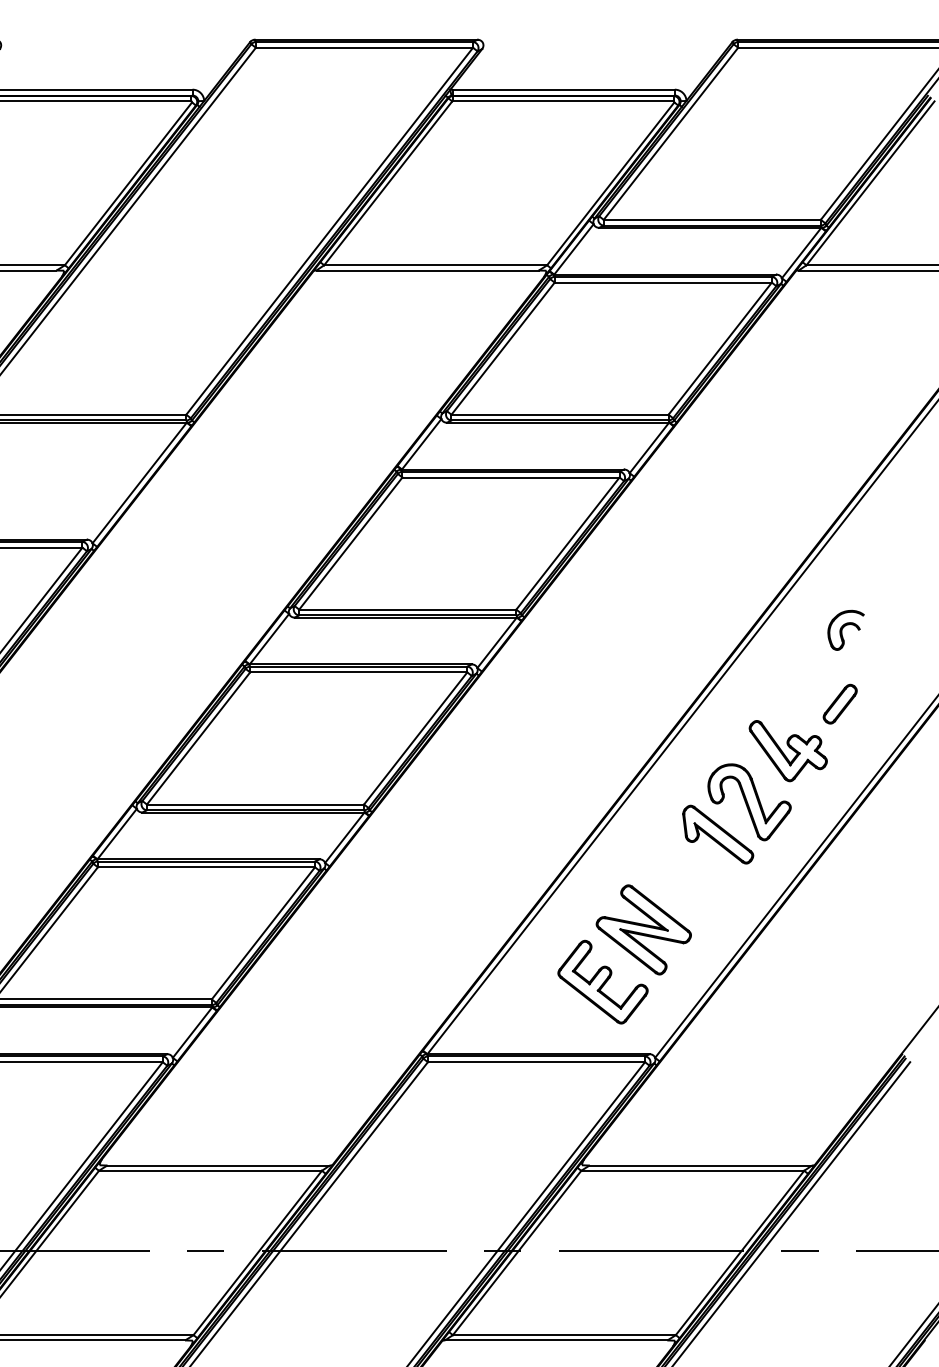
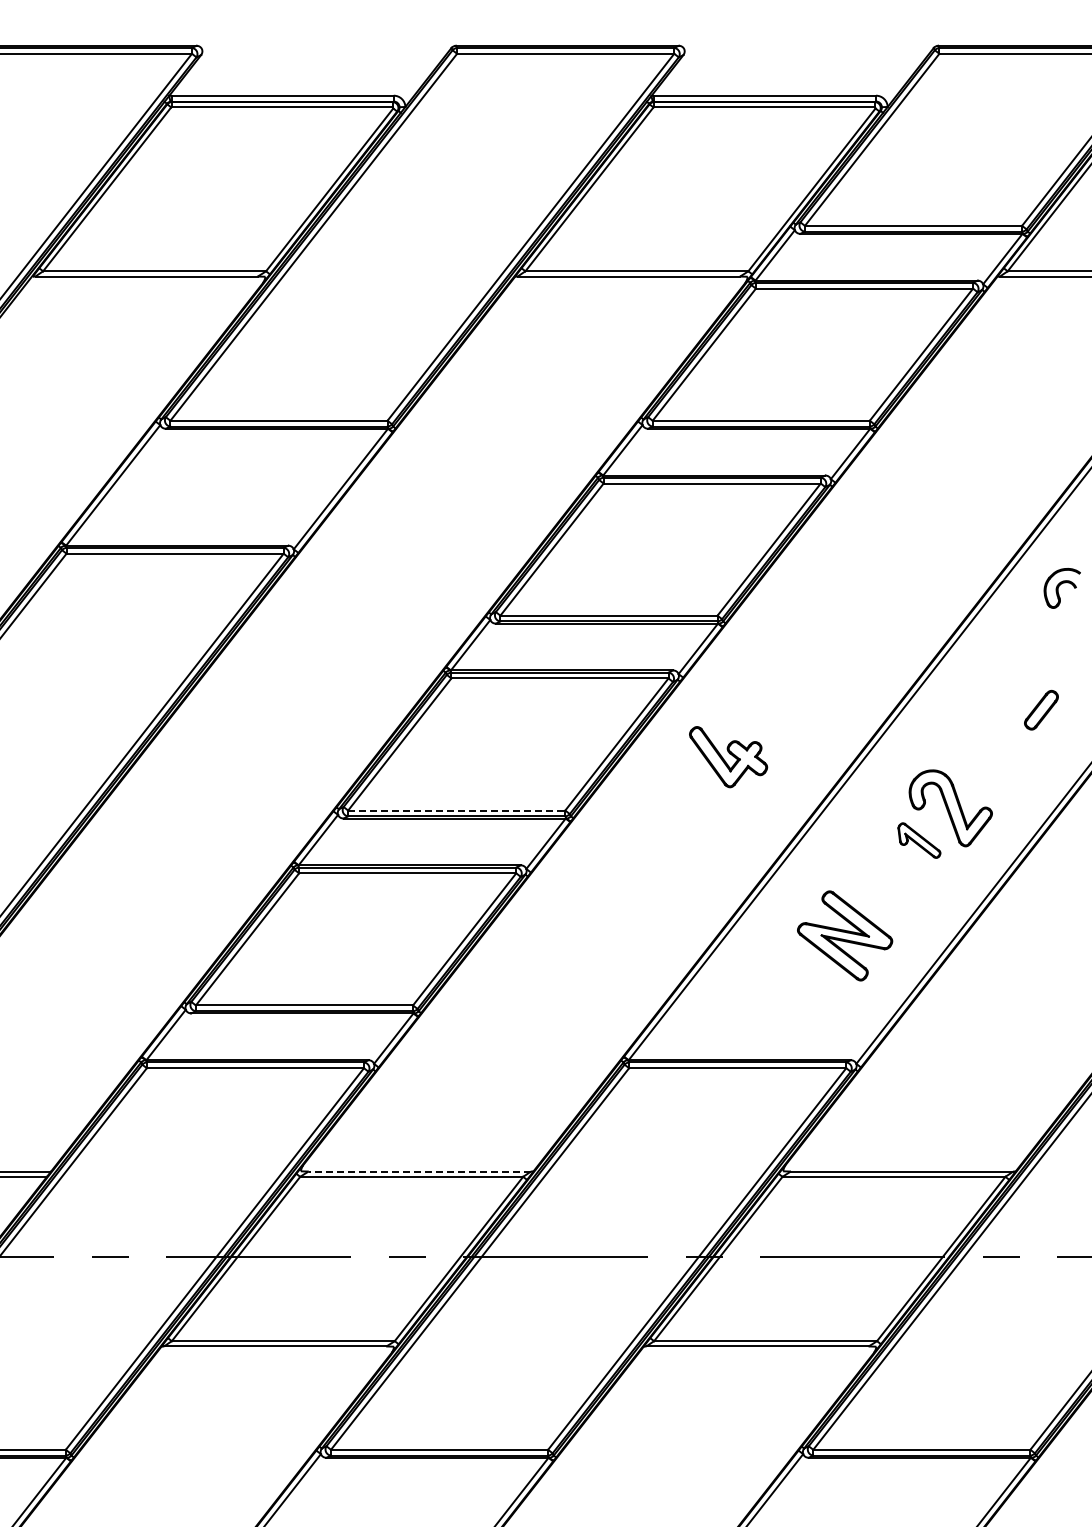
part: (845, 630) -> (1061, 588), moved
part: (788, 751) -> (728, 757), moved
line: (255, 804) -> (456, 810), solid -> dashed
part: (718, 834) -> (919, 840), size x0.6
part: (602, 982) -> (803, 988), removed
line: (218, 1165) -> (419, 1171), solid -> dashed

